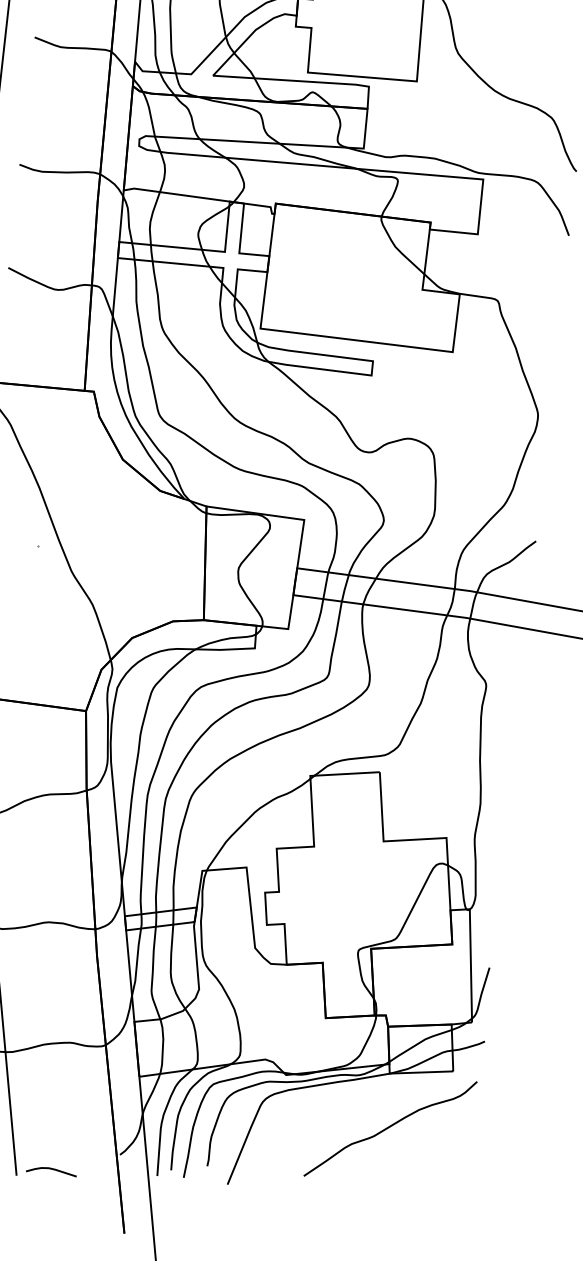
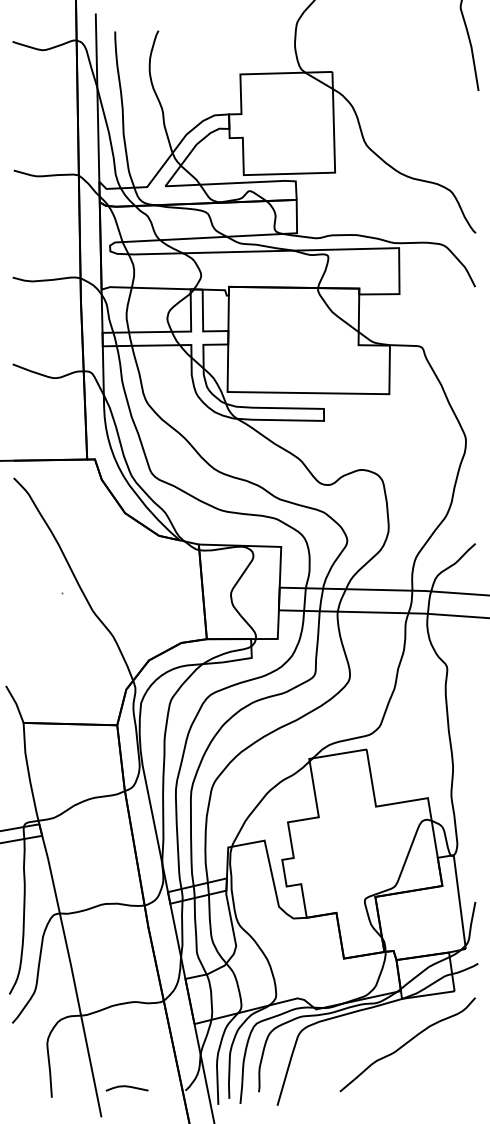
curve: (50, 1170) -> (126, 1087), moved

